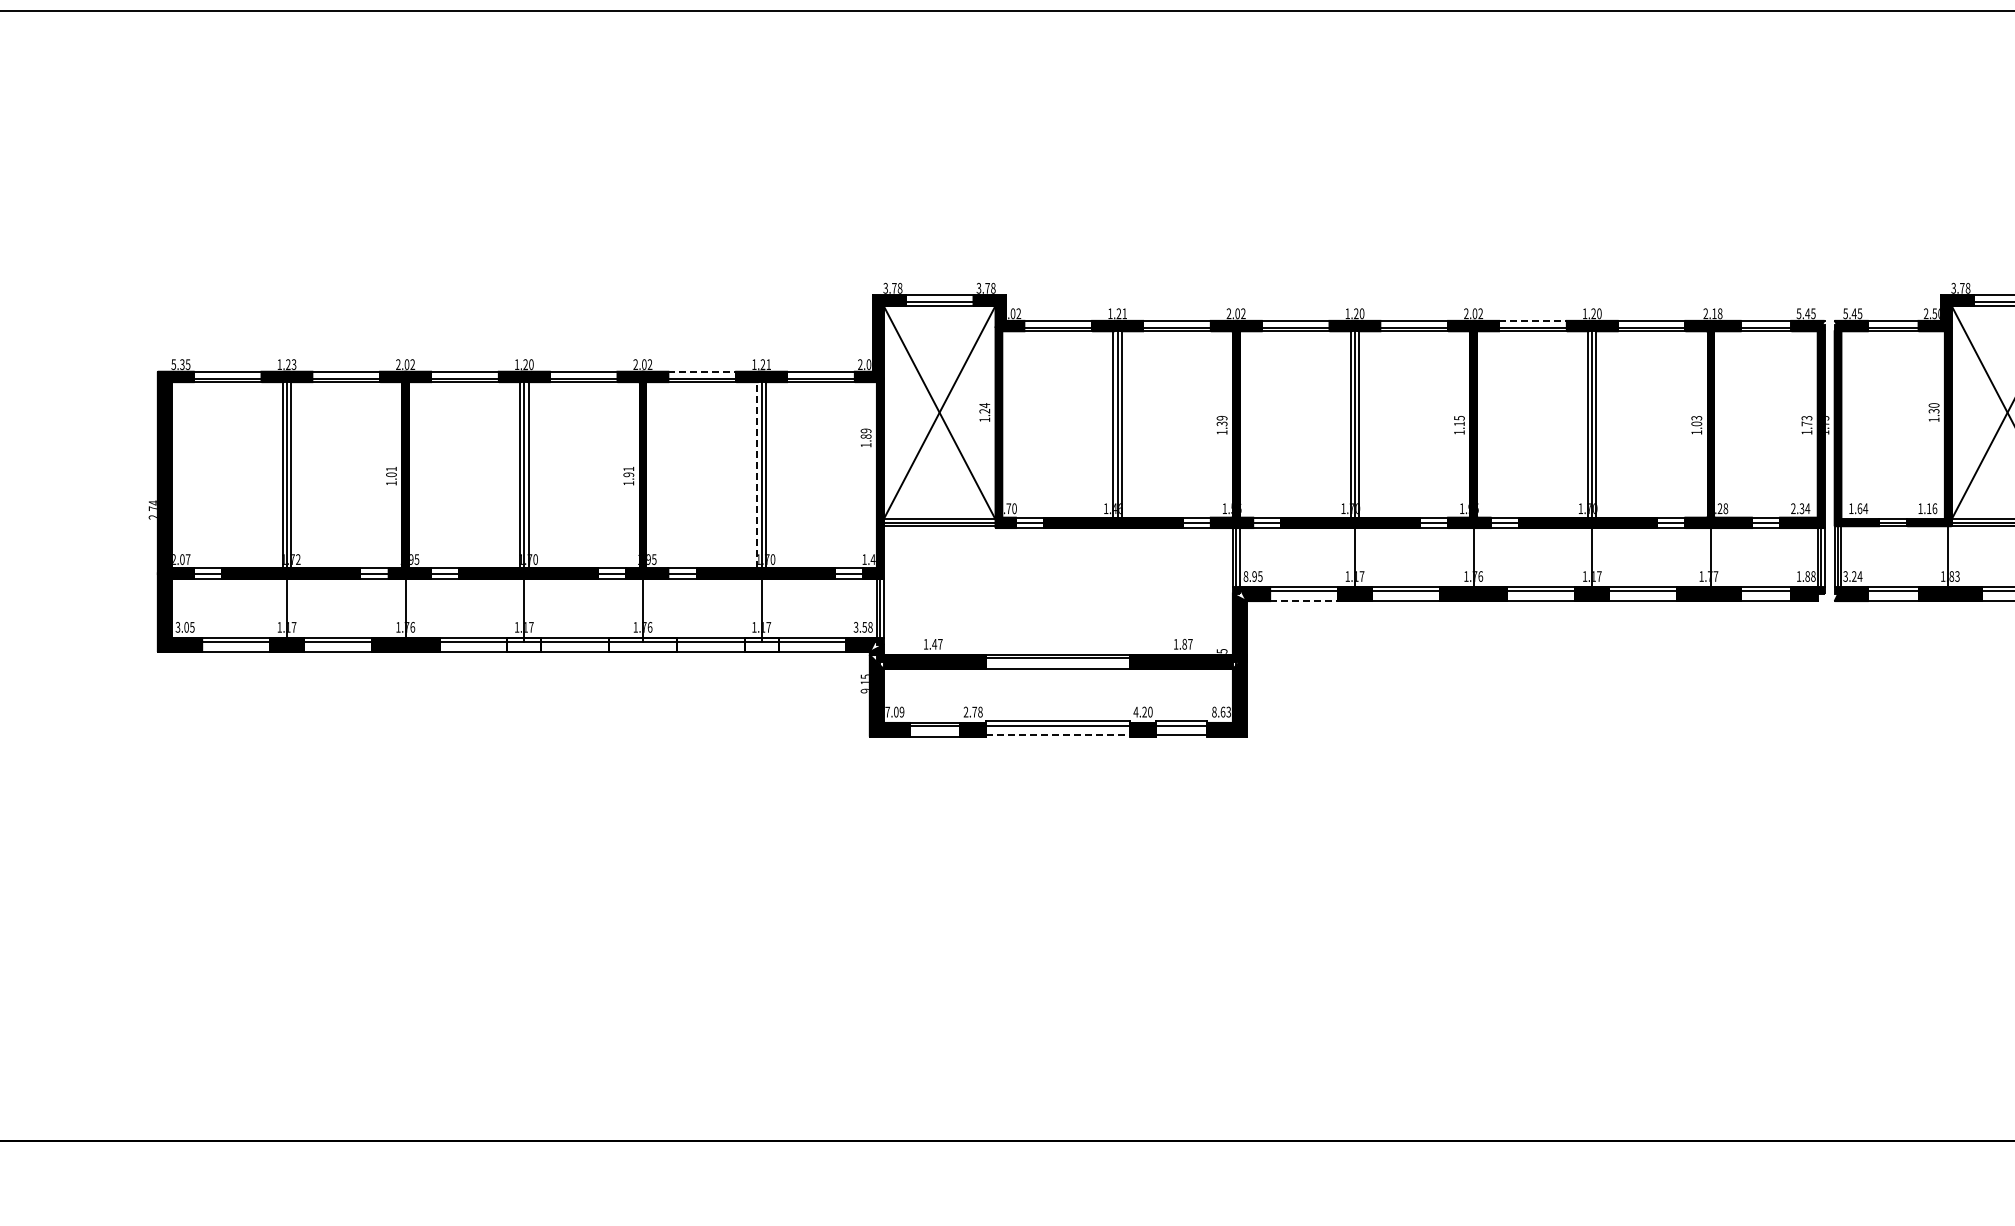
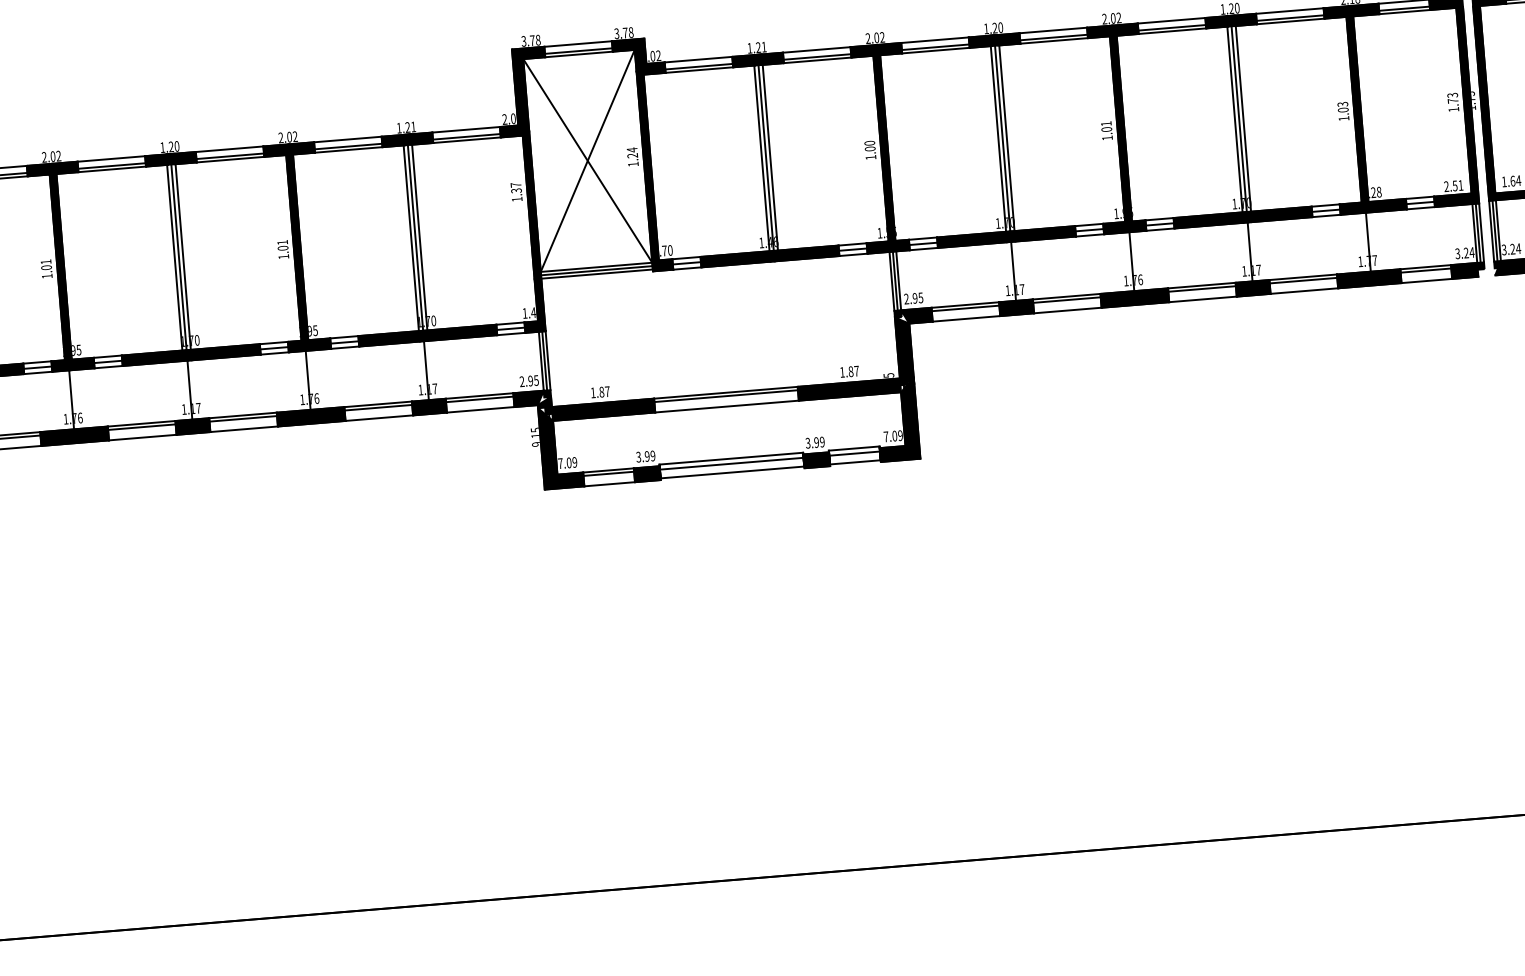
line: (1532, 320) -> (1171, 20), dashed -> solid
line: (702, 371) -> (348, 139), dashed -> solid
text: (1459, 420) -> (1106, 126), 1.15 -> 1.01
text: (1222, 421) -> (870, 146), 1.39 -> 1.00
text: (865, 433) -> (515, 187), 1.89 -> 1.37
text: (628, 474) -> (282, 248), 1.91 -> 1.01
line: (757, 475) -> (411, 238), dashed -> solid
text: (1805, 508) -> (1458, 185), 2.34 -> 2.51
text: (1245, 576) -> (906, 299), 8.95 -> 2.95
text: (1805, 576) -> (1464, 253), 1.88 -> 3.24
line: (1304, 601) -> (966, 319), dashed -> solid
text: (862, 626) -> (528, 380), 3.58 -> 2.95
text: (934, 643) -> (601, 391), 1.47 -> 1.87
fill: (524, 644) -> (193, 425), added
fill: (642, 644) -> (310, 416), added
fill: (761, 644) -> (429, 406), added
text: (972, 711) -> (645, 456), 2.78 -> 3.99
text: (1142, 711) -> (814, 442), 4.20 -> 3.99
text: (1221, 711) -> (893, 435), 8.63 -> 7.09
line: (1058, 735) -> (732, 472), dashed -> solid

